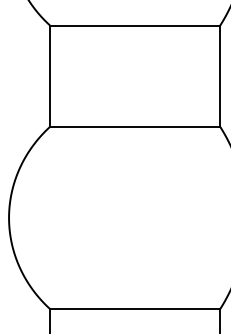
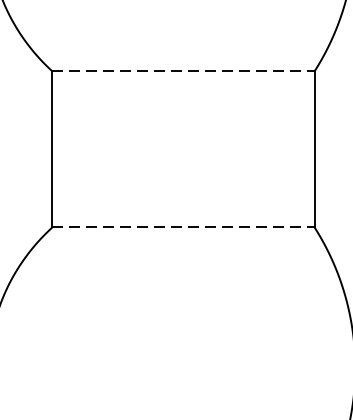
line: (135, 25) -> (184, 71), solid -> dashed
line: (135, 126) -> (184, 226), solid -> dashed

